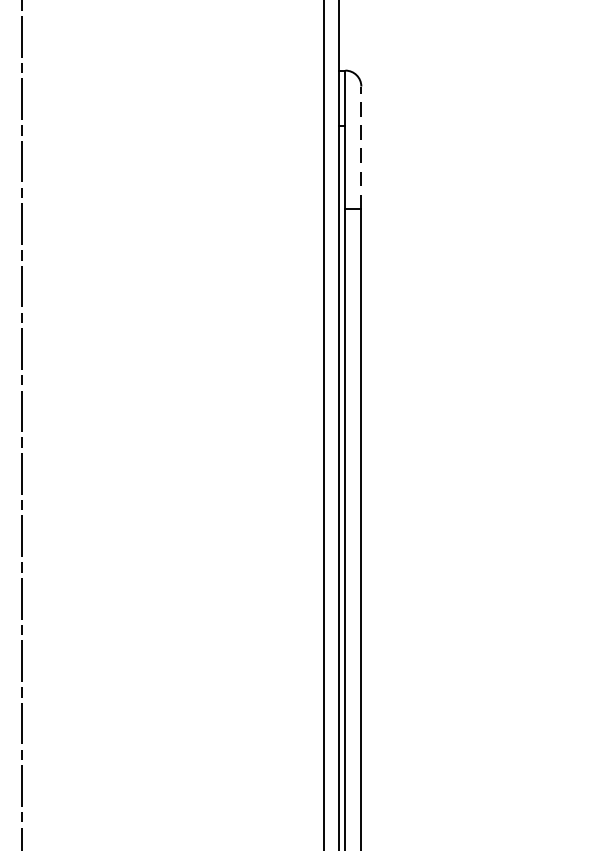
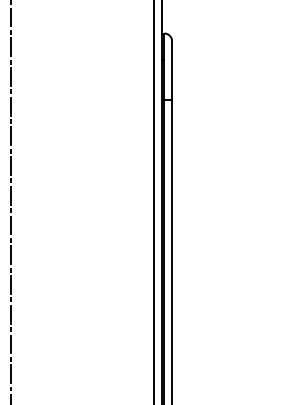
line: (362, 146) -> (172, 69), dashed -> solid

